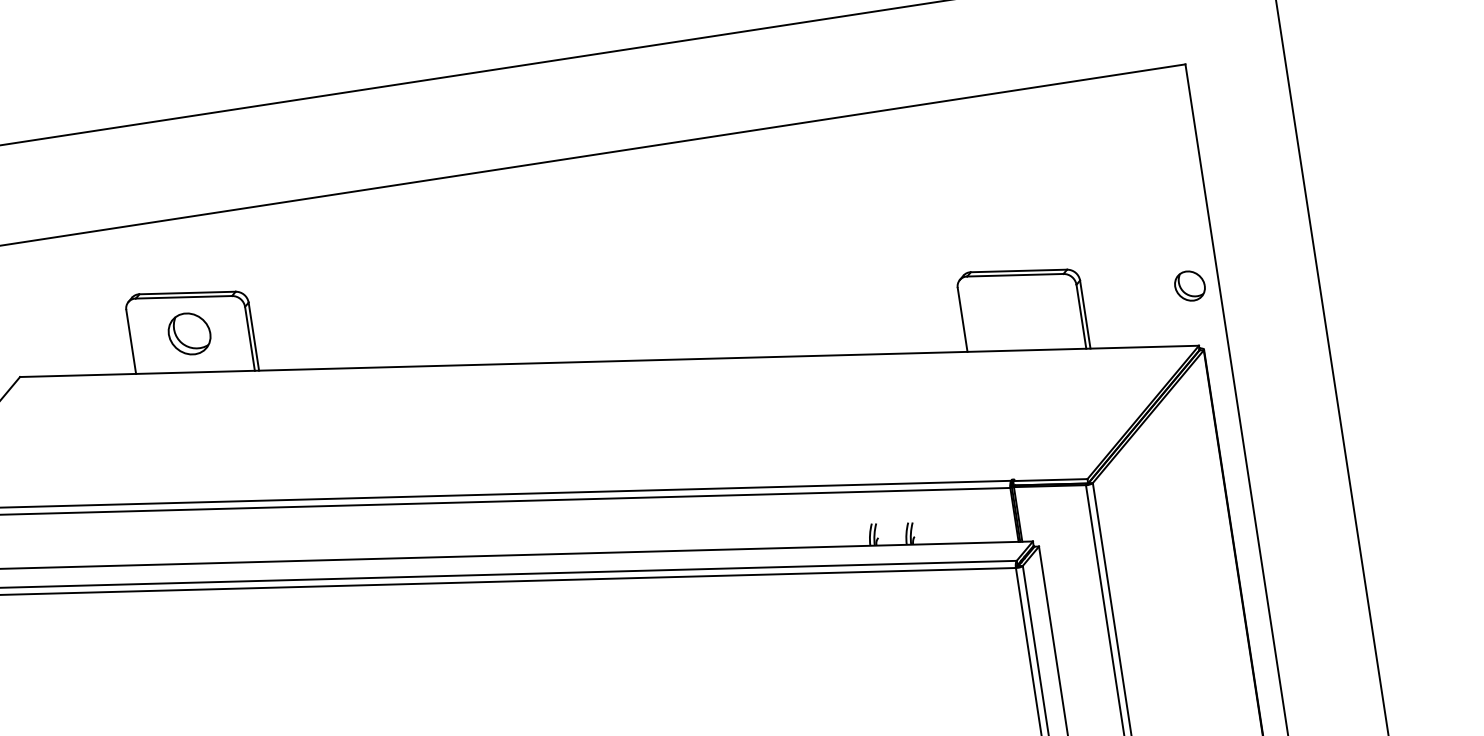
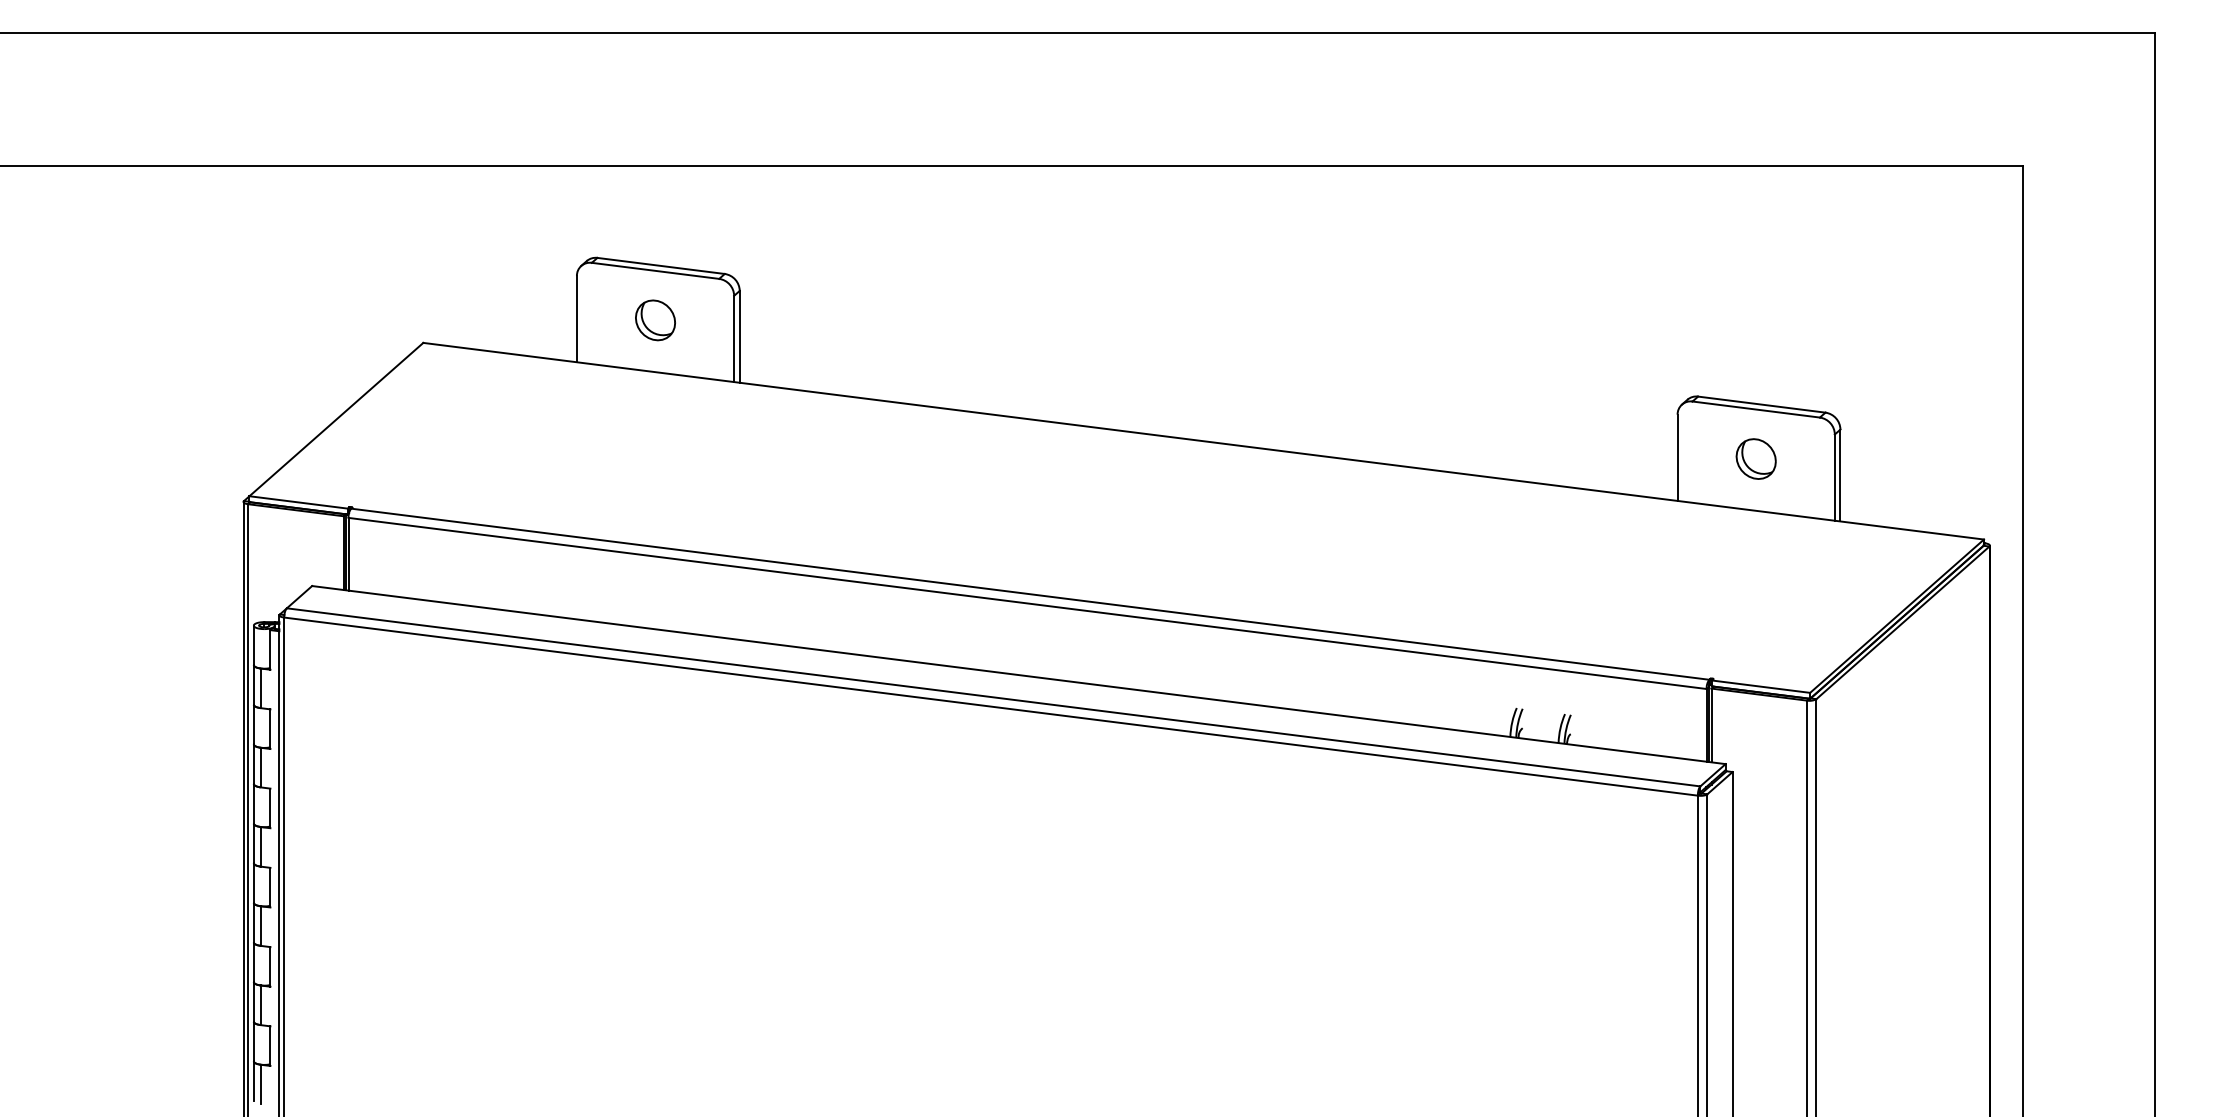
part: (1189, 285) -> (1755, 458), moved
part: (189, 334) -> (655, 320), size x0.71

